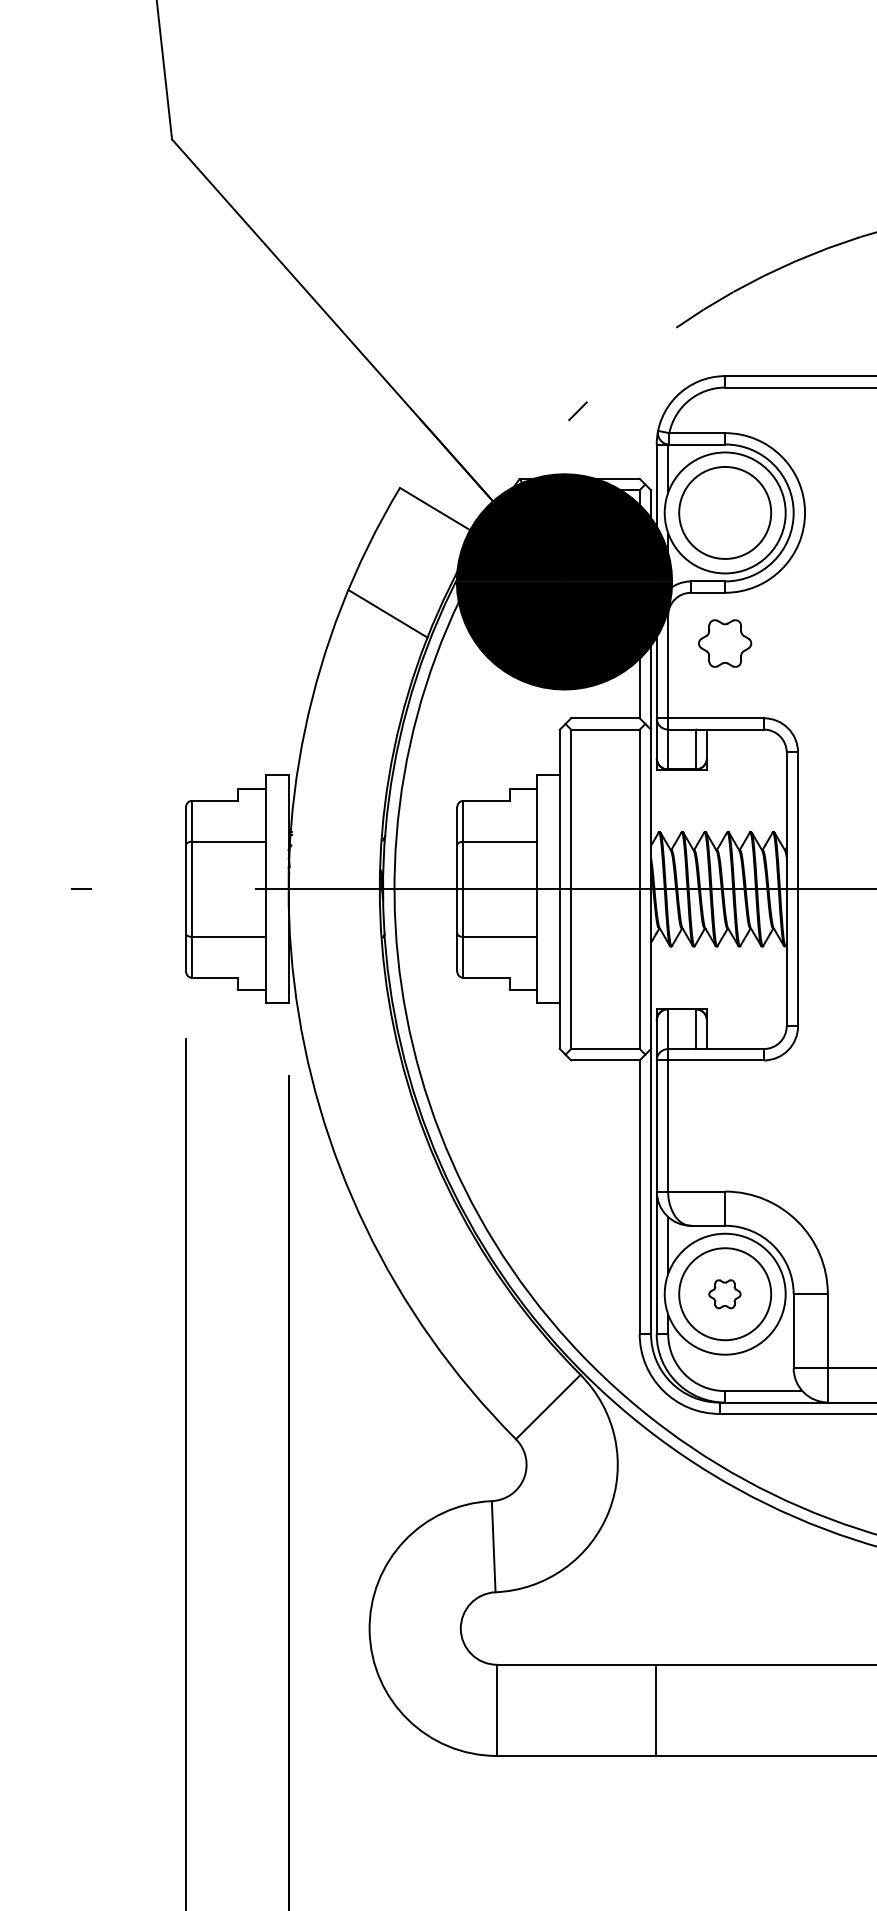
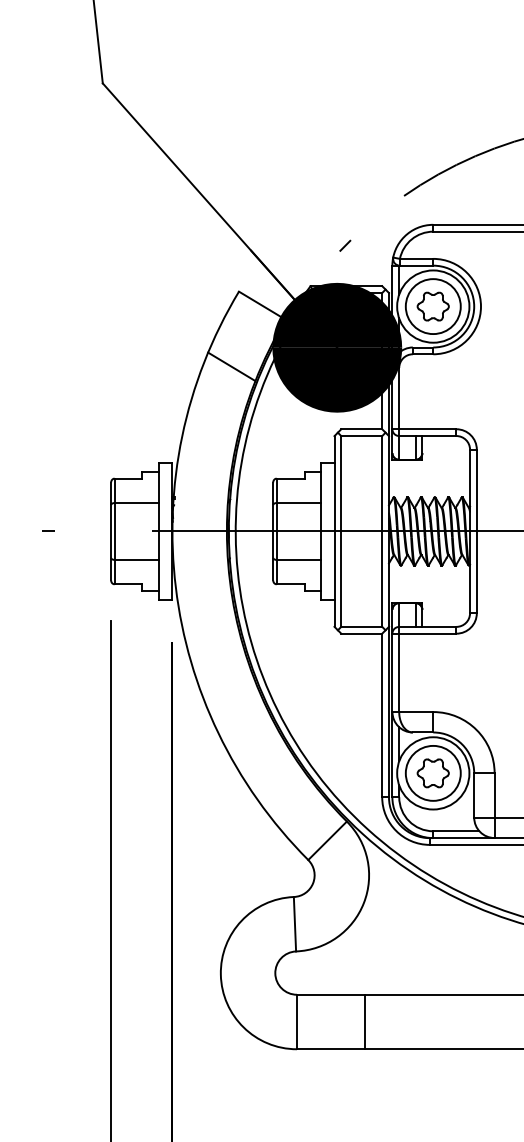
part: (723, 643) -> (432, 306), moved
part: (723, 1294) -> (432, 773), size x1.67
line: (656, 1709) -> (365, 1021), moved

